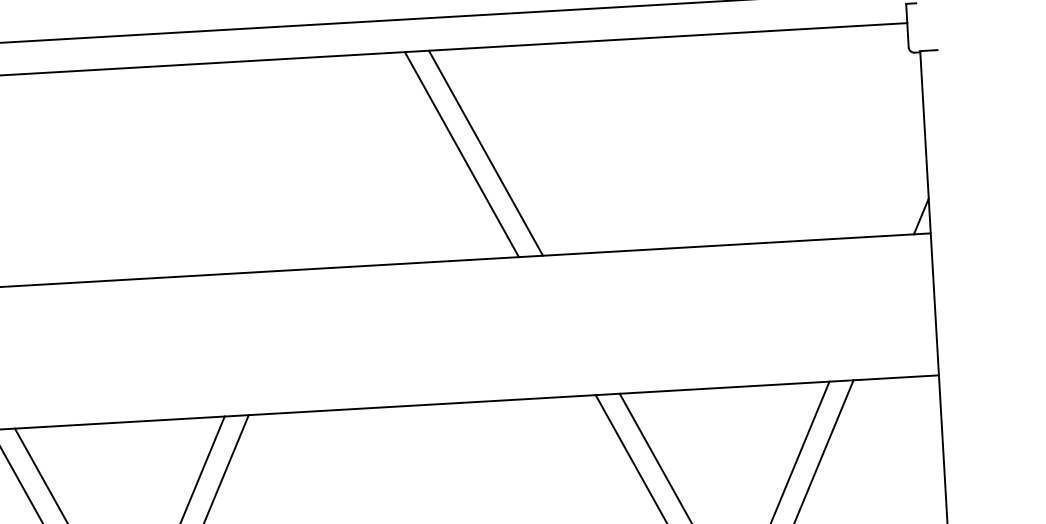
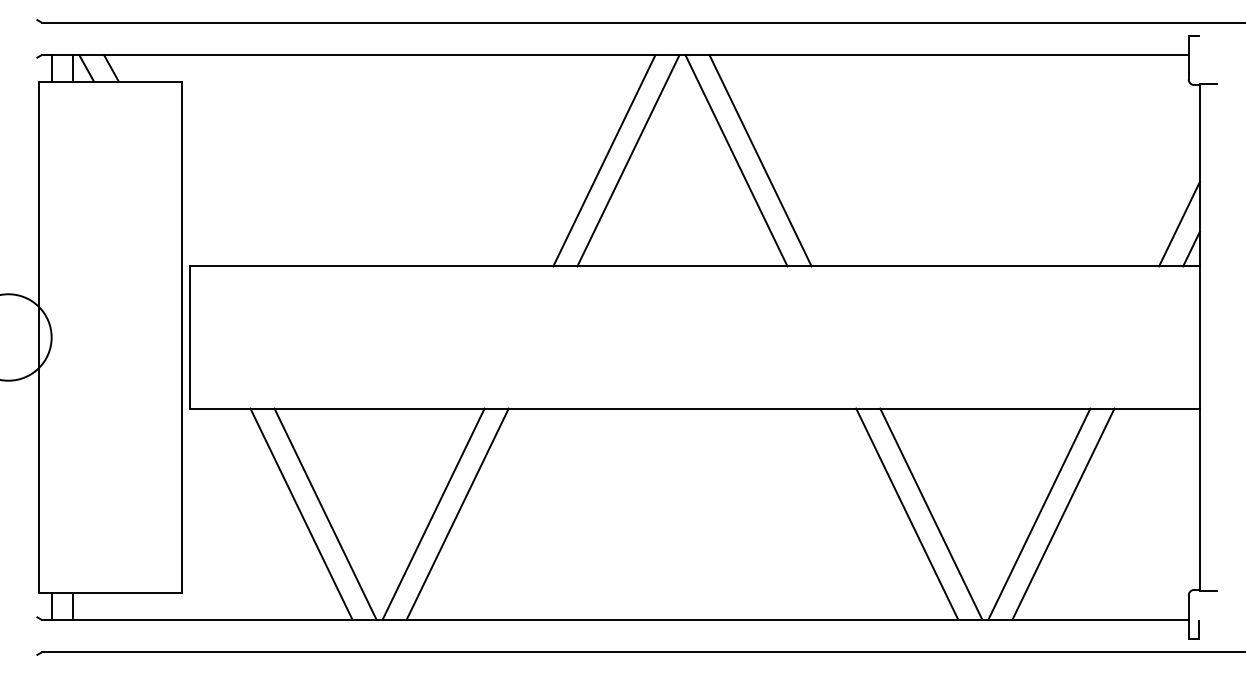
line: (354, 160) -> (628, 160), added
line: (330, 161) -> (604, 160), added
line: (907, 191) -> (1179, 223), added

